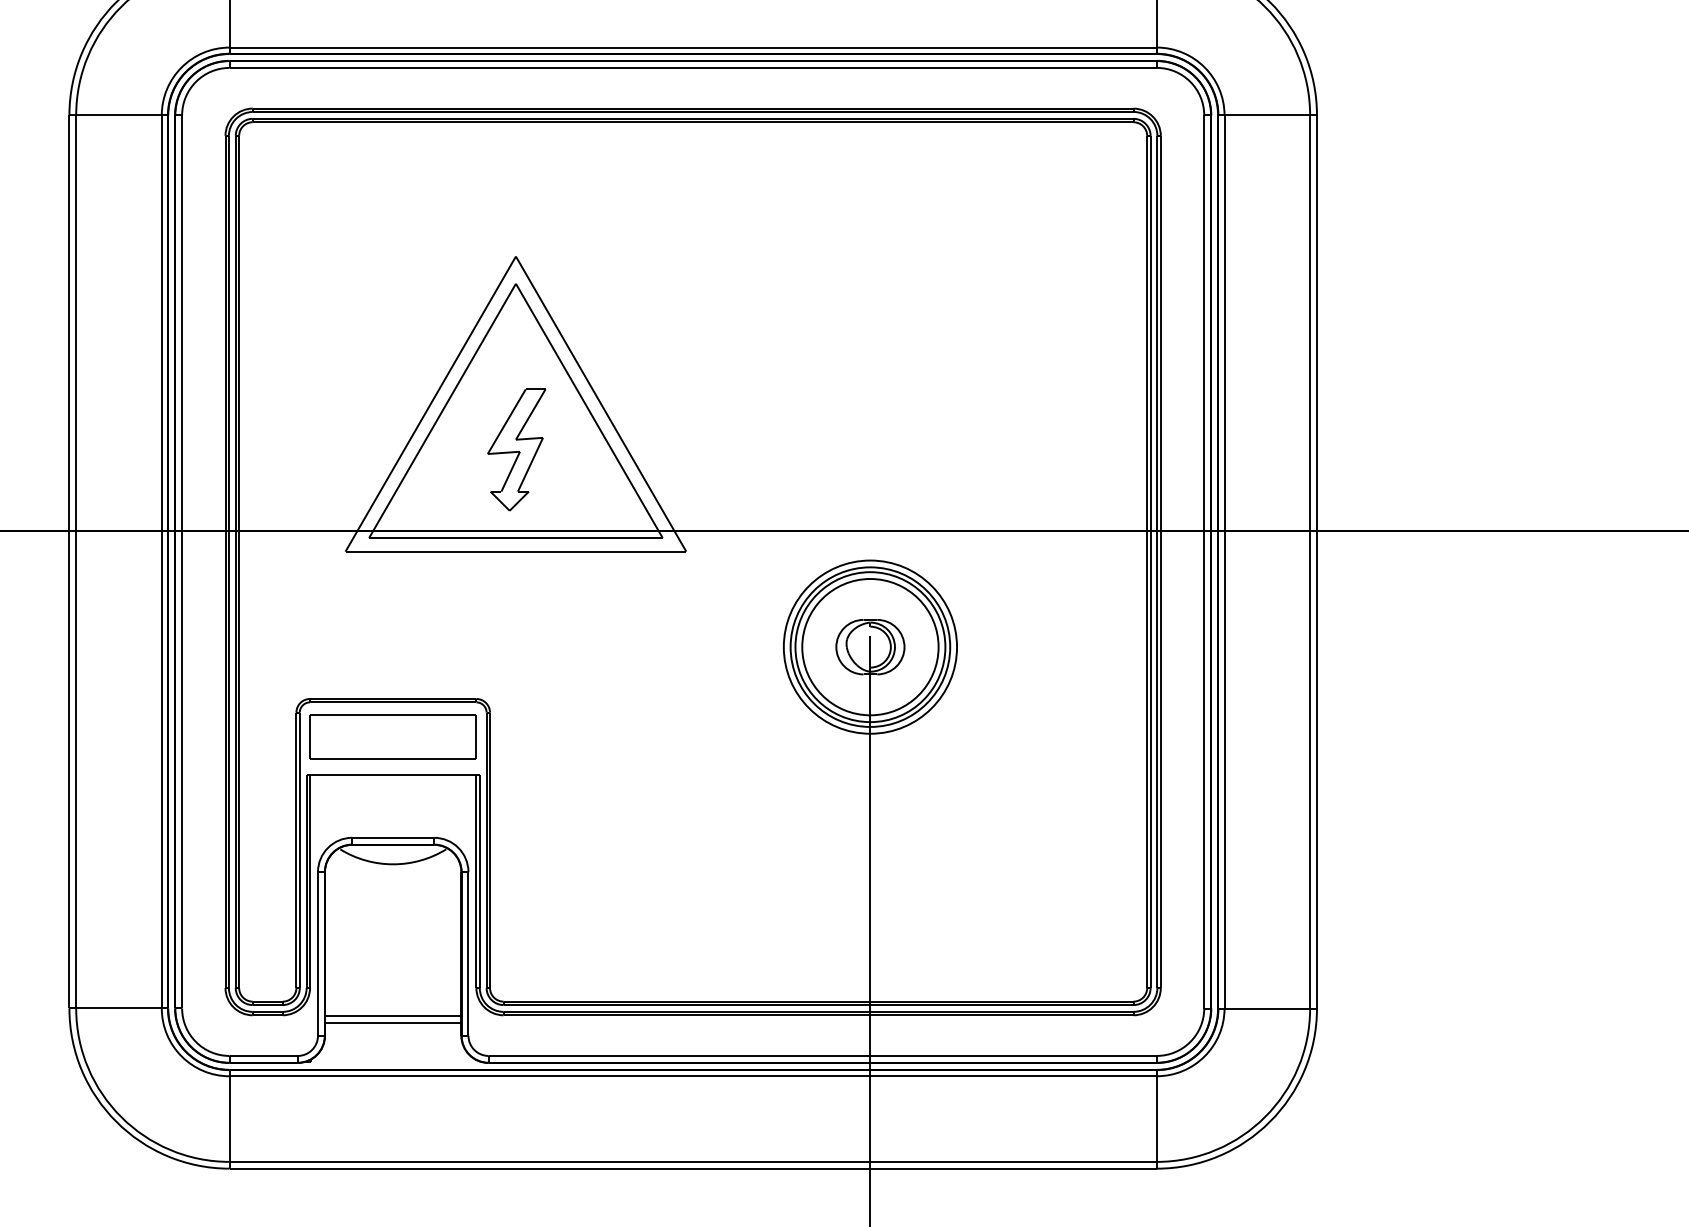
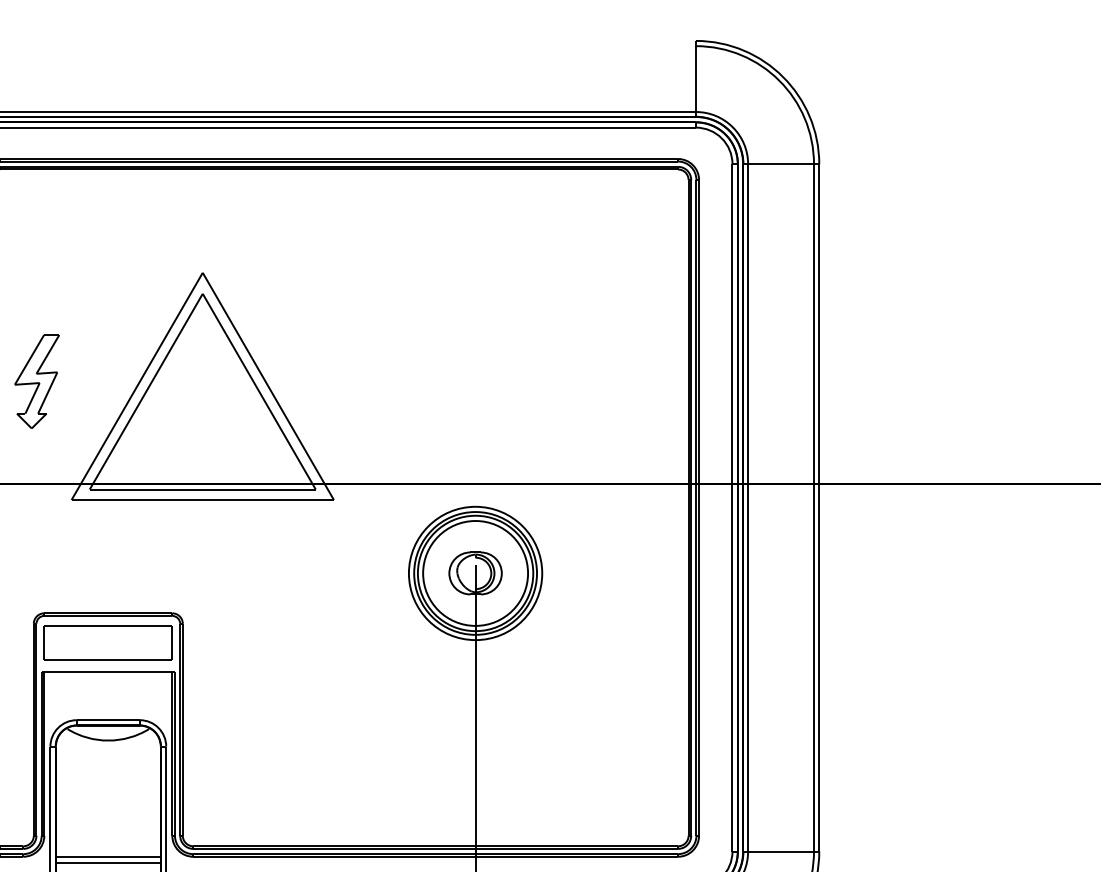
part: (516, 449) -> (36, 381), moved

